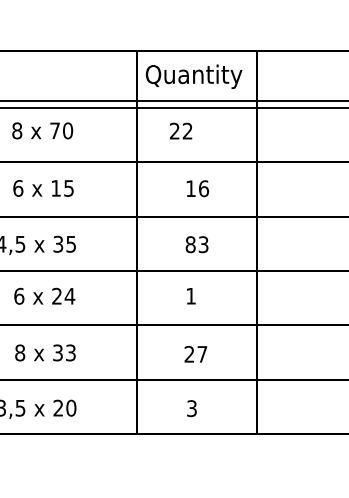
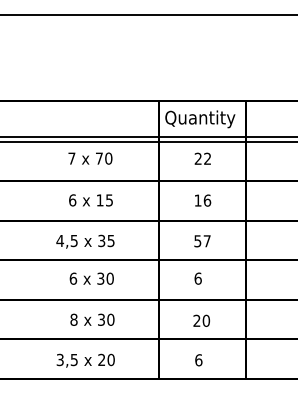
text: (16, 130) -> (71, 158), 8 -> 7
text: (180, 130) -> (202, 158), moved
text: (197, 245) -> (202, 241), 83 -> 57
text: (63, 295) -> (105, 278), 24 -> 30
text: (190, 295) -> (197, 278), 1 -> 6
text: (70, 352) -> (110, 319), 33 -> 30
text: (202, 353) -> (206, 320), 27 -> 20
text: (191, 408) -> (198, 360), 3 -> 6

